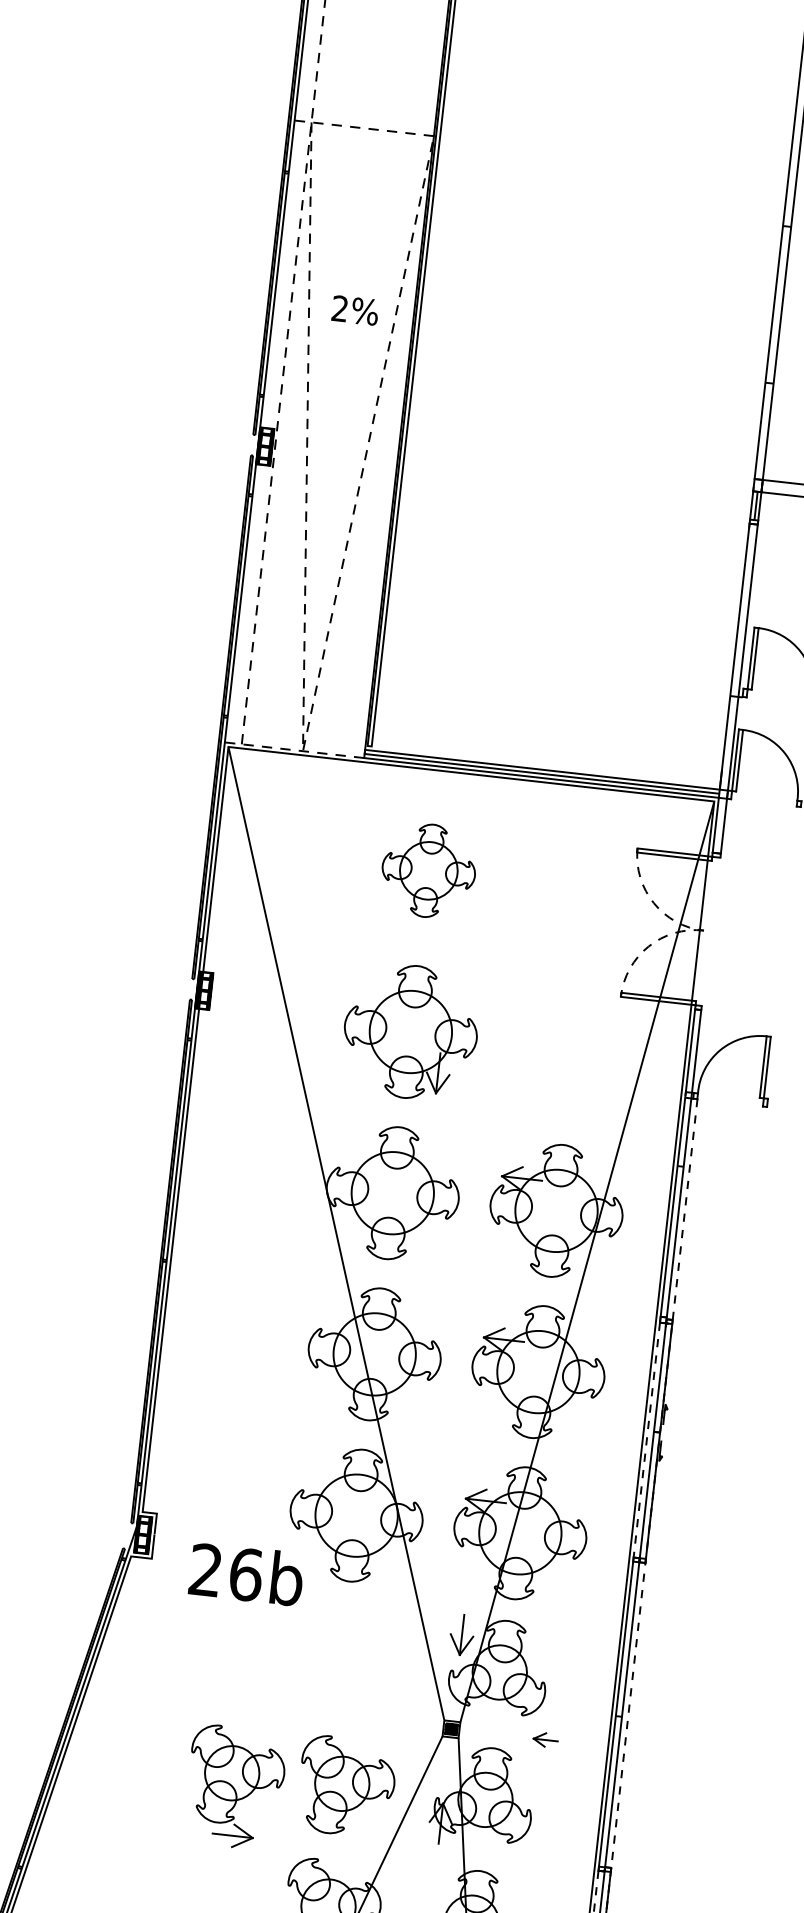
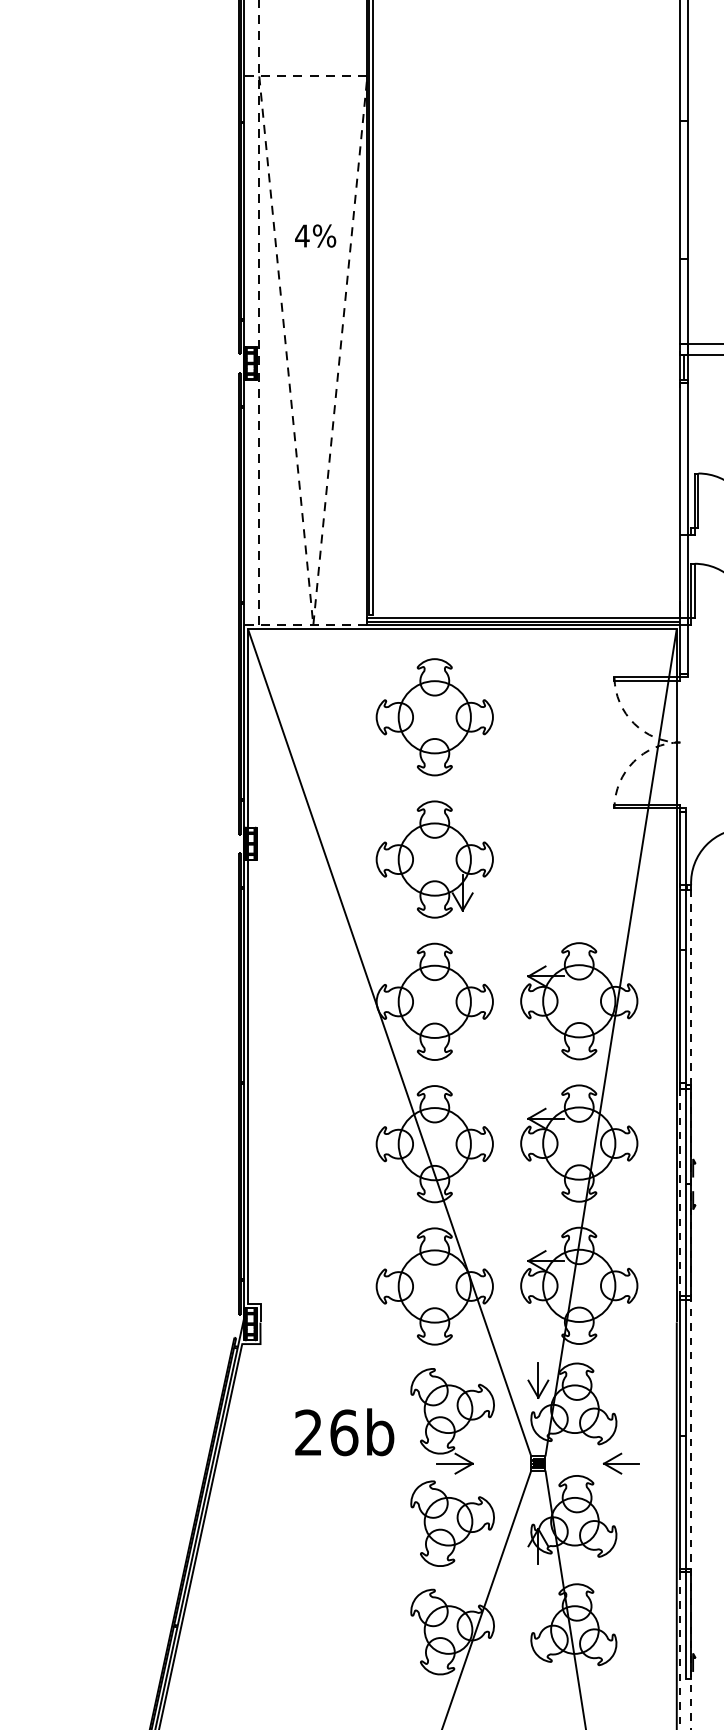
text: (340, 308) -> (302, 235), 2%%% -> 4%%%
part: (428, 871) -> (434, 717), size x1.43
text: (246, 1574) -> (344, 1432), moved
part: (545, 1739) -> (621, 1463), size x1.67
part: (235, 1787) -> (452, 1421), moved

